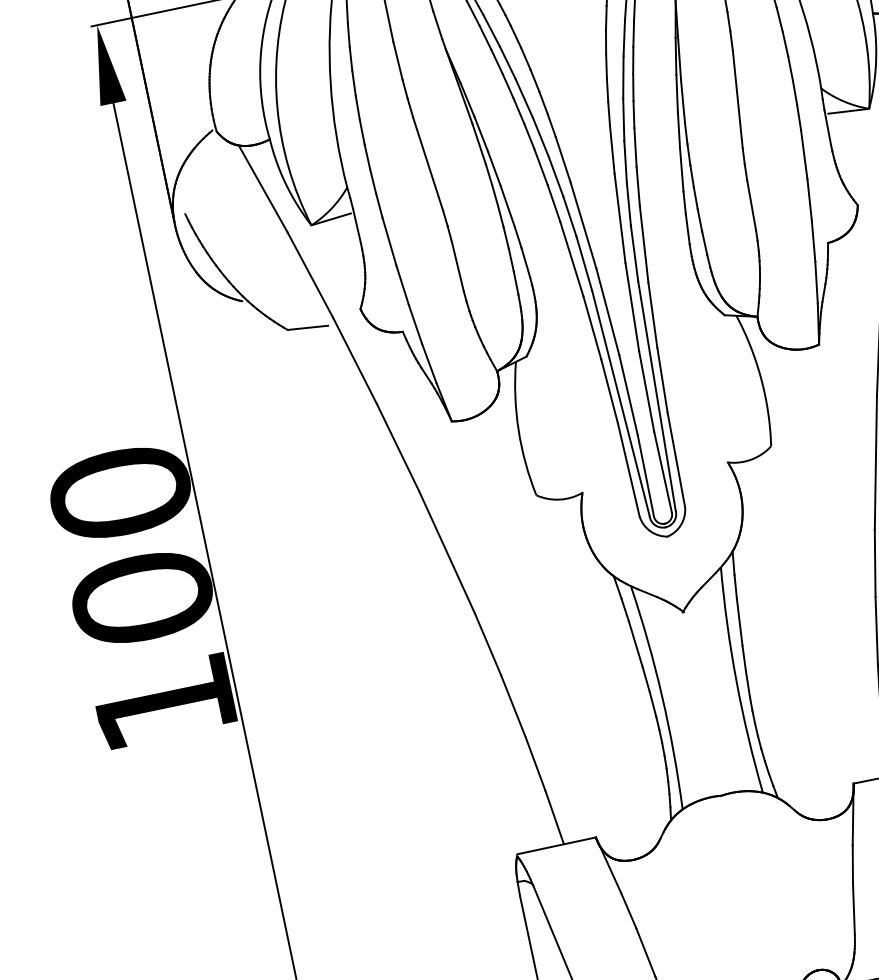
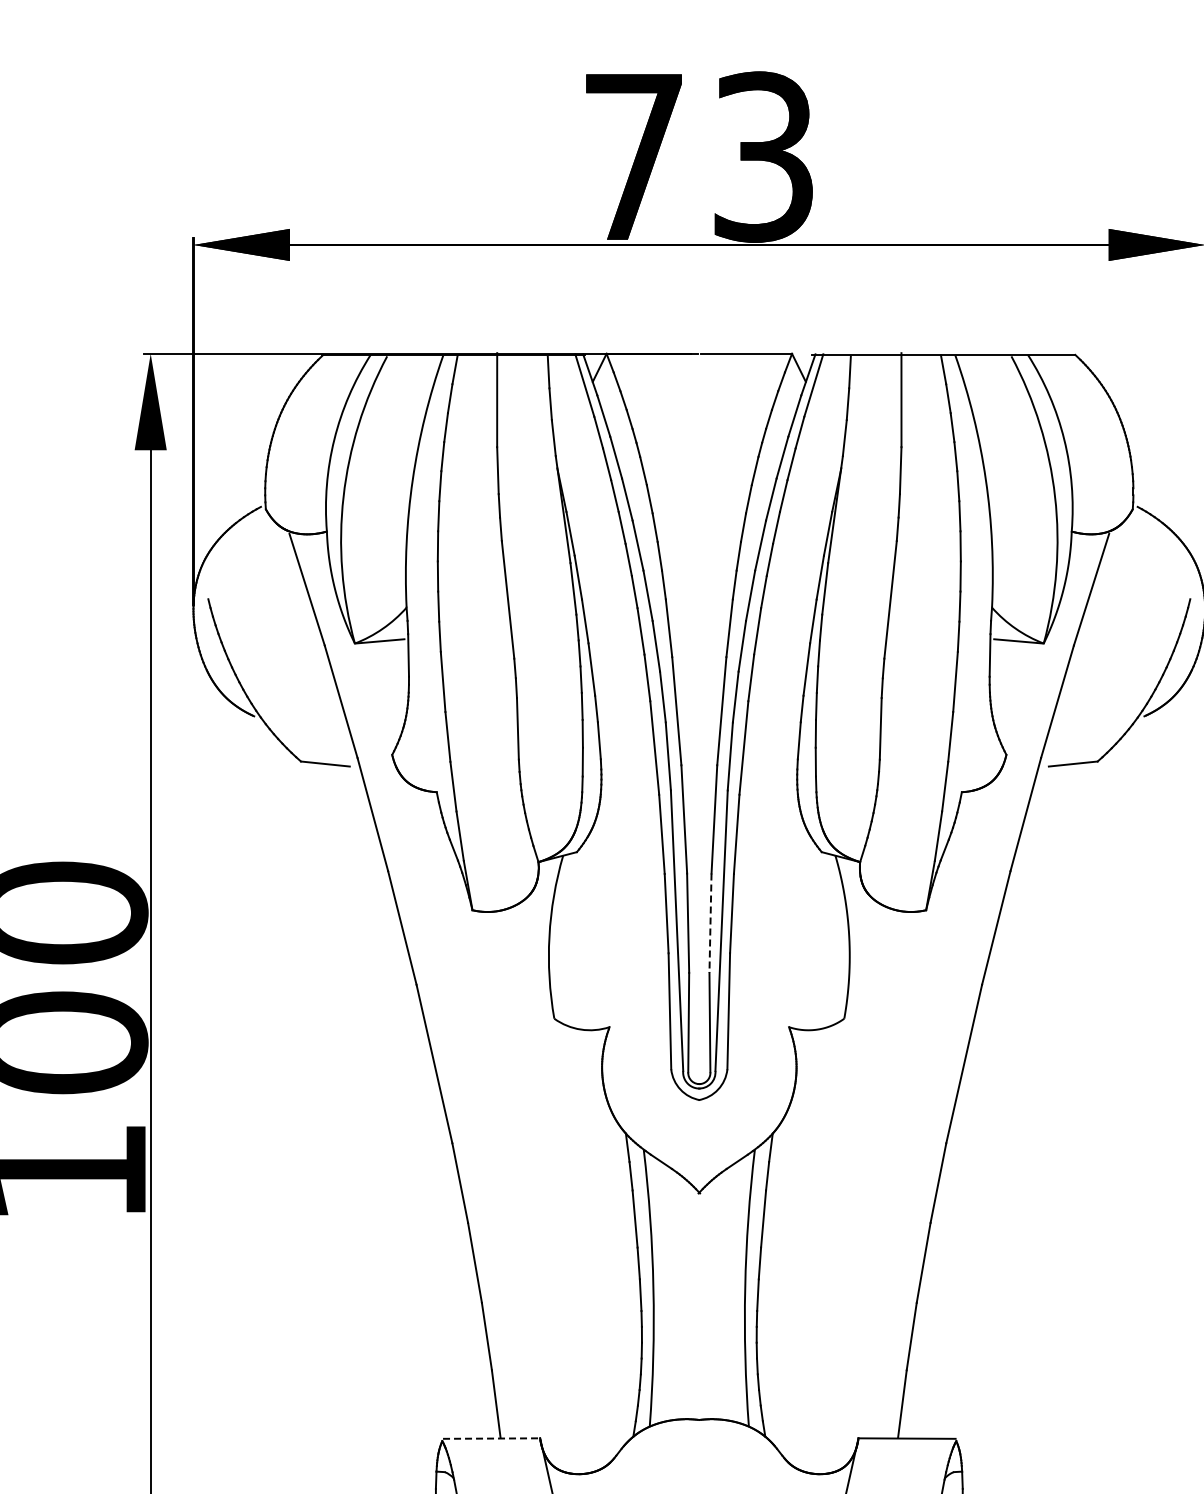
line: (646, 391) -> (710, 923), solid -> dashed
line: (556, 845) -> (491, 1438), solid -> dashed

